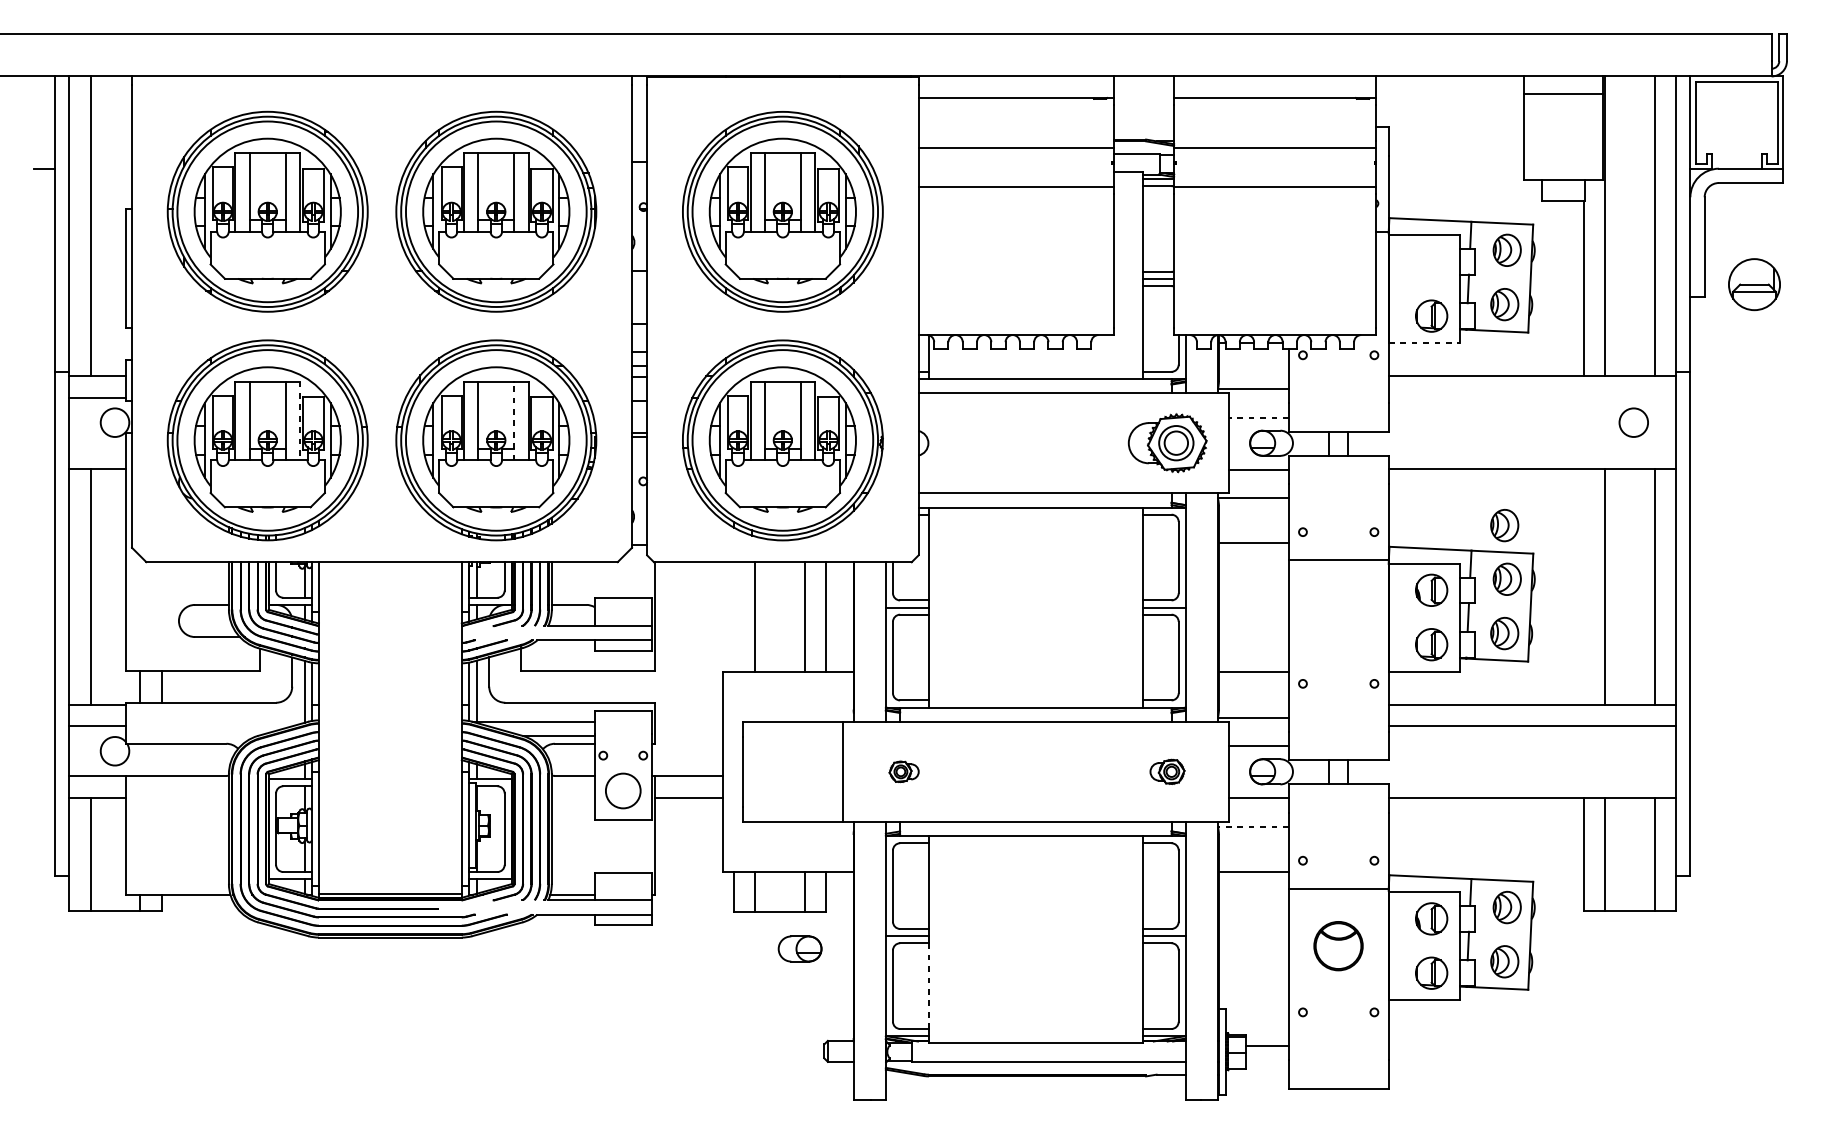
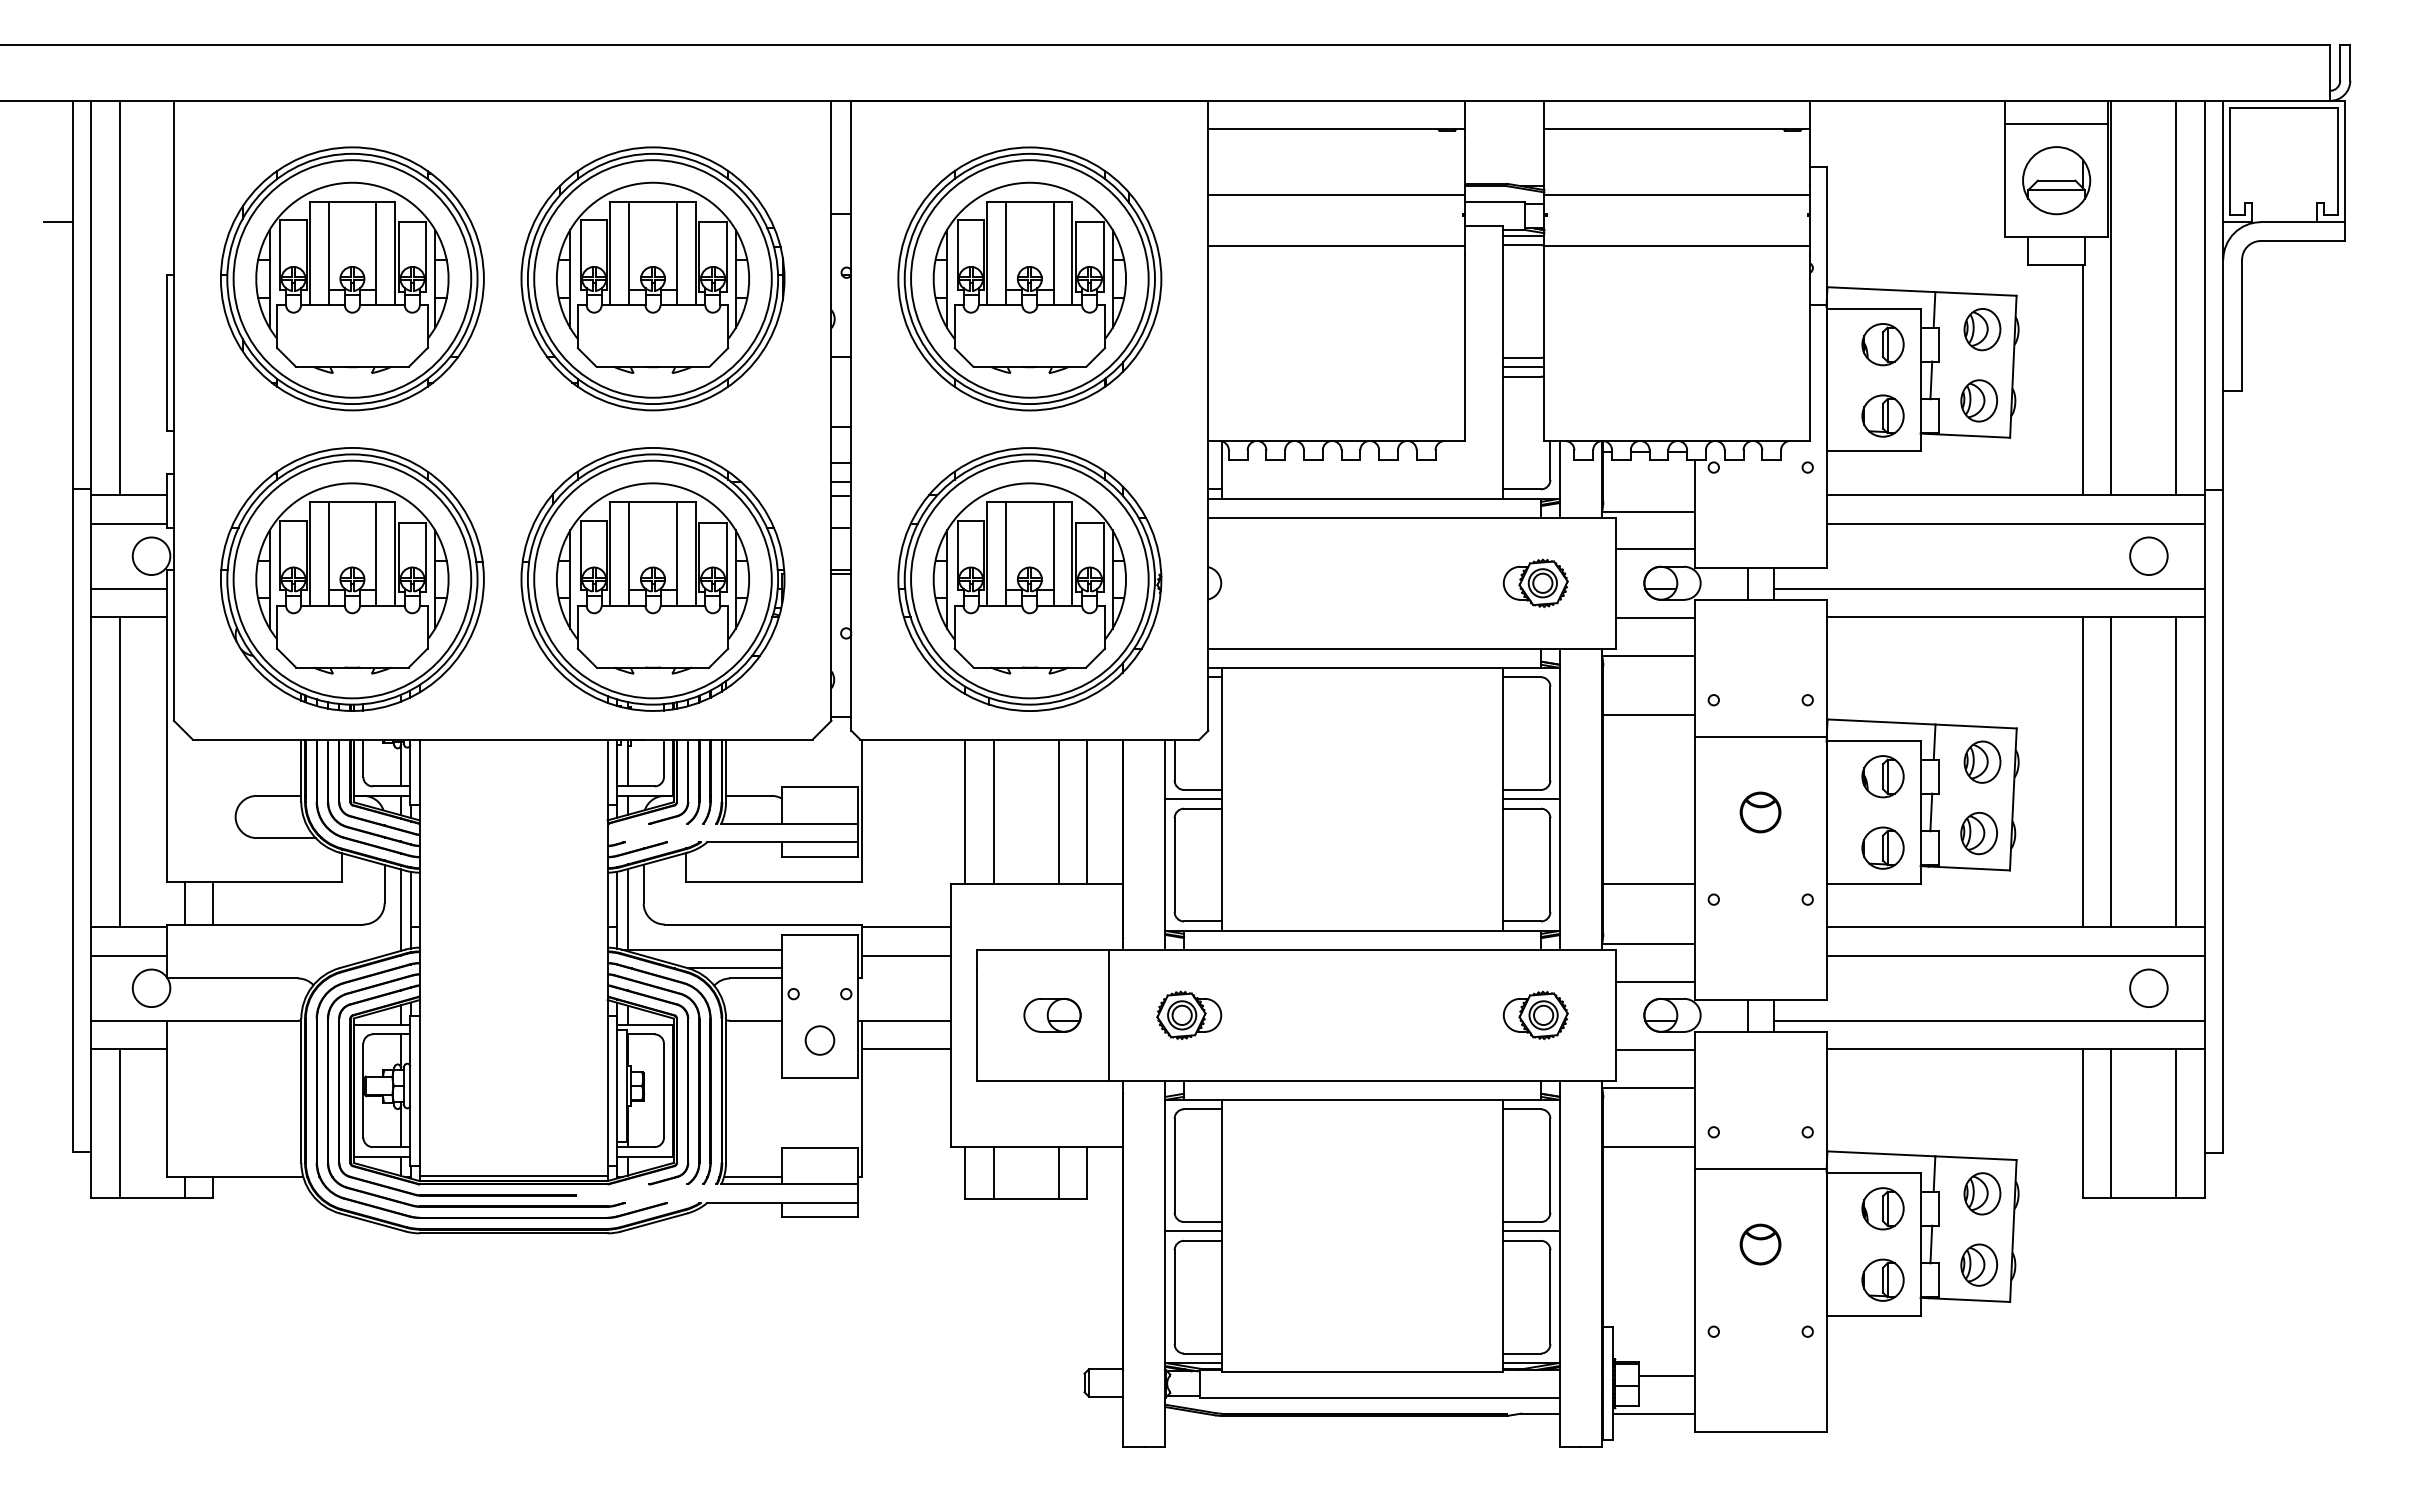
part: (1431, 261) -> (1882, 344), added
part: (1754, 284) -> (2056, 180), moved
line: (1424, 343) -> (1873, 451), dashed -> solid
line: (1532, 397) -> (2015, 523), added
line: (1258, 417) -> (1655, 549), dashed -> solid
line: (299, 420) -> (394, 553), dashed -> solid
line: (514, 420) -> (676, 553), dashed -> solid
part: (1167, 443) -> (1535, 583), size x0.62
line: (97, 447) -> (128, 588), added
line: (1511, 447) -> (1988, 588), added
part: (1504, 525) -> (1978, 691), removed
line: (1583, 587) -> (2082, 772), added
line: (733, 616) -> (965, 811), added
part: (1338, 617) -> (1760, 812), added
line: (689, 705) -> (906, 927), added
line: (689, 726) -> (906, 955), added
circle: (1633, 750) -> (2148, 987), added
part: (904, 771) -> (1189, 1015), size x1.67
part: (1167, 771) -> (1535, 1015), size x1.43
line: (1511, 776) -> (1988, 1021), added
circle: (622, 790) -> (819, 1040), size x0.62
line: (1253, 826) -> (1648, 1087), dashed -> solid
part: (1338, 946) -> (1760, 1244), size x0.62
part: (800, 949) -> (1052, 1015), moved
line: (928, 985) -> (1221, 1296), dashed -> solid
line: (1257, 1074) -> (1653, 1413), added

